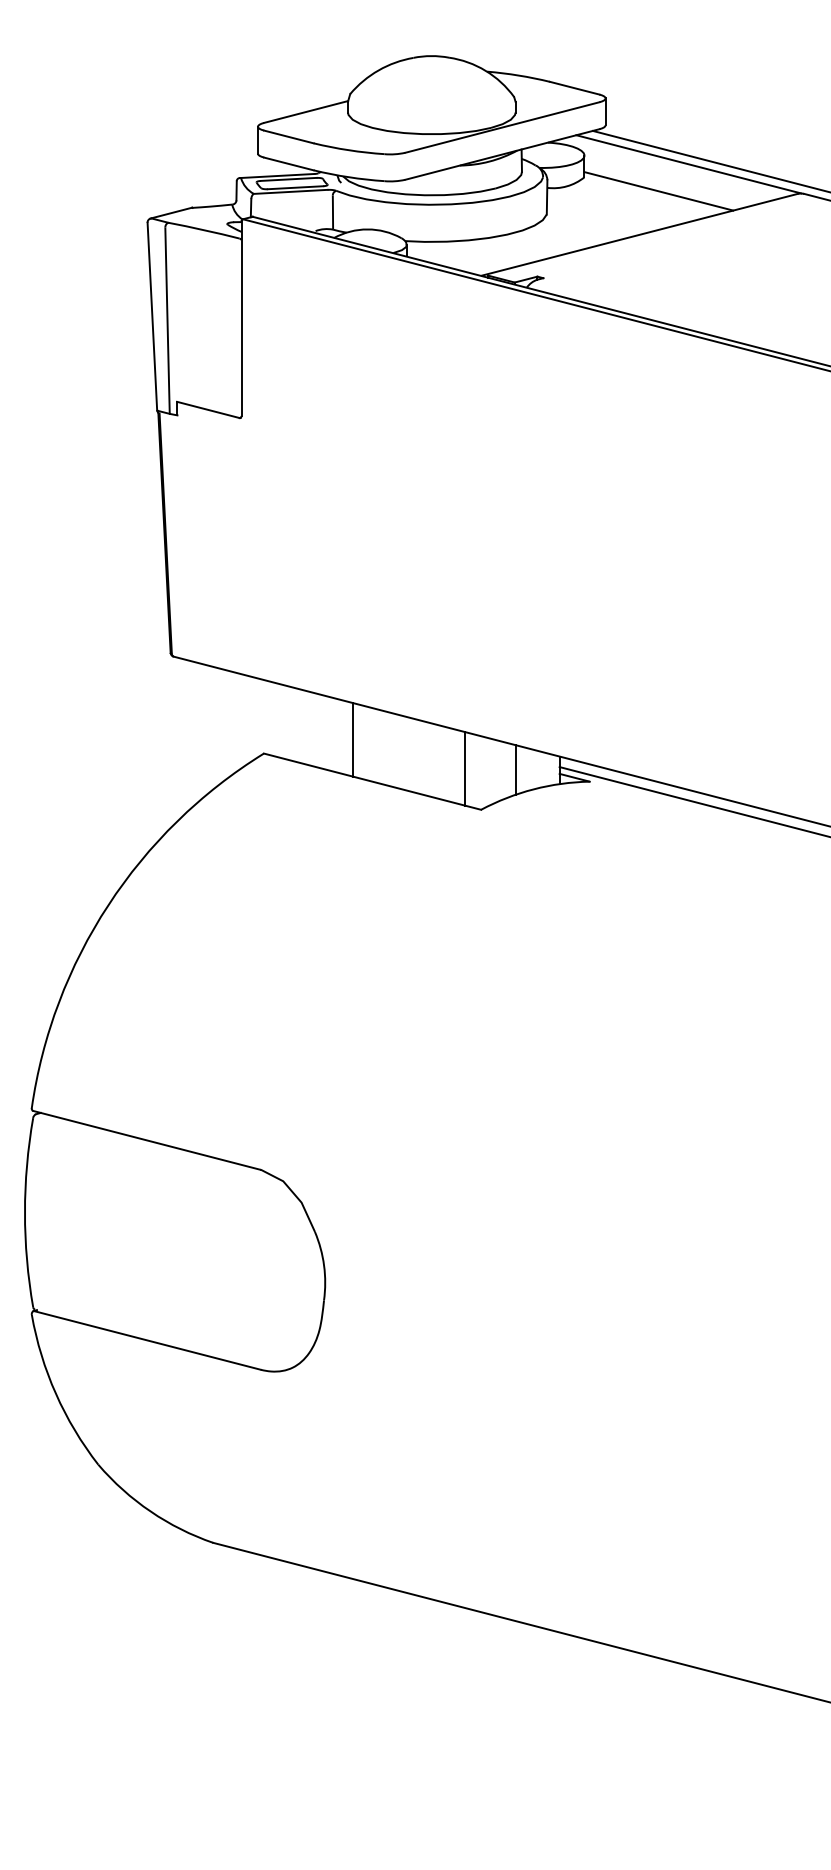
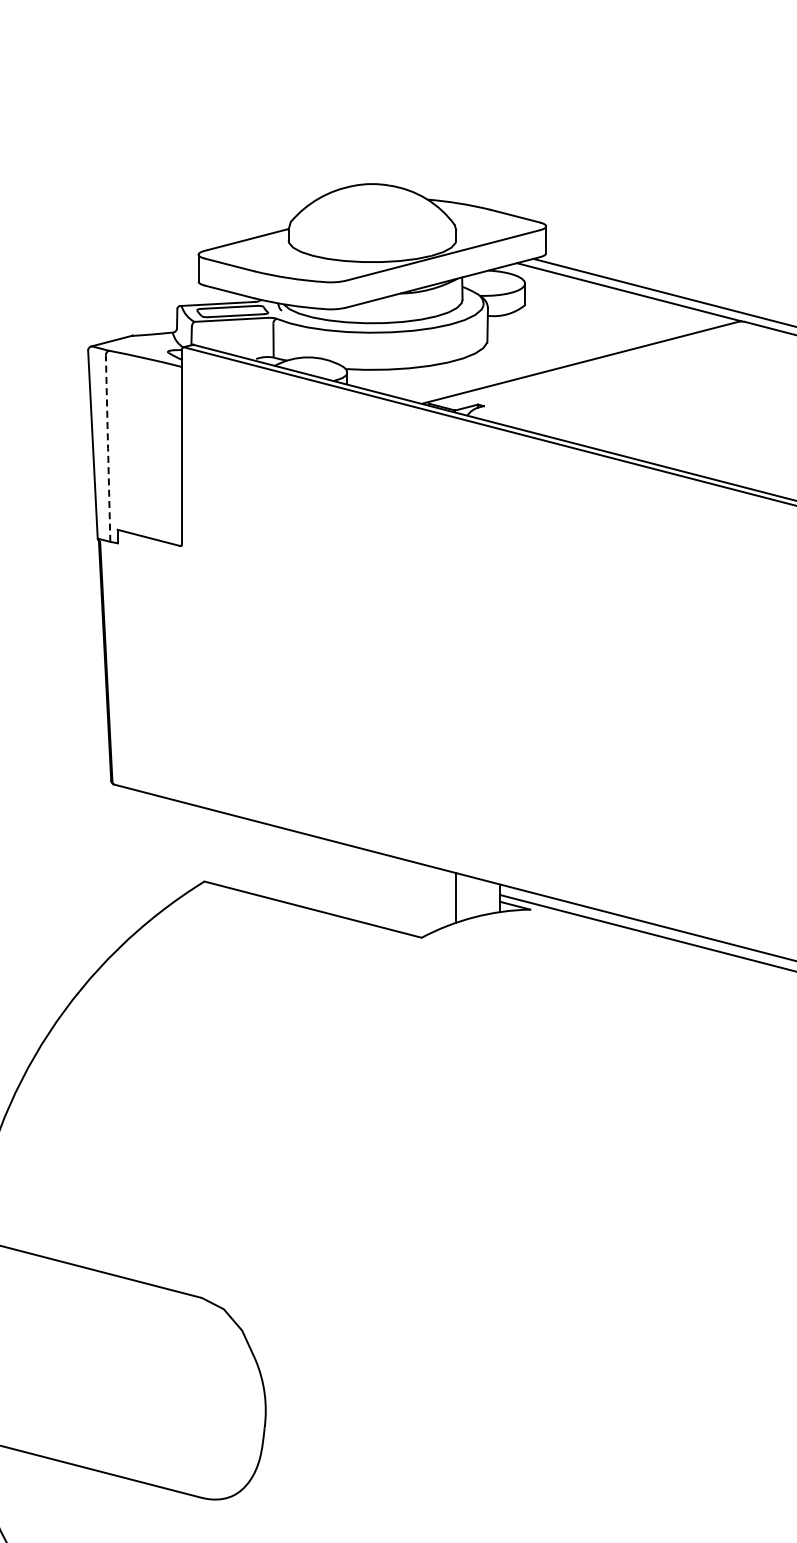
line: (658, 191) -> (599, 319), removed
line: (167, 320) -> (108, 448), solid -> dashed
line: (353, 739) -> (294, 867), removed
line: (465, 768) -> (406, 896), removed

